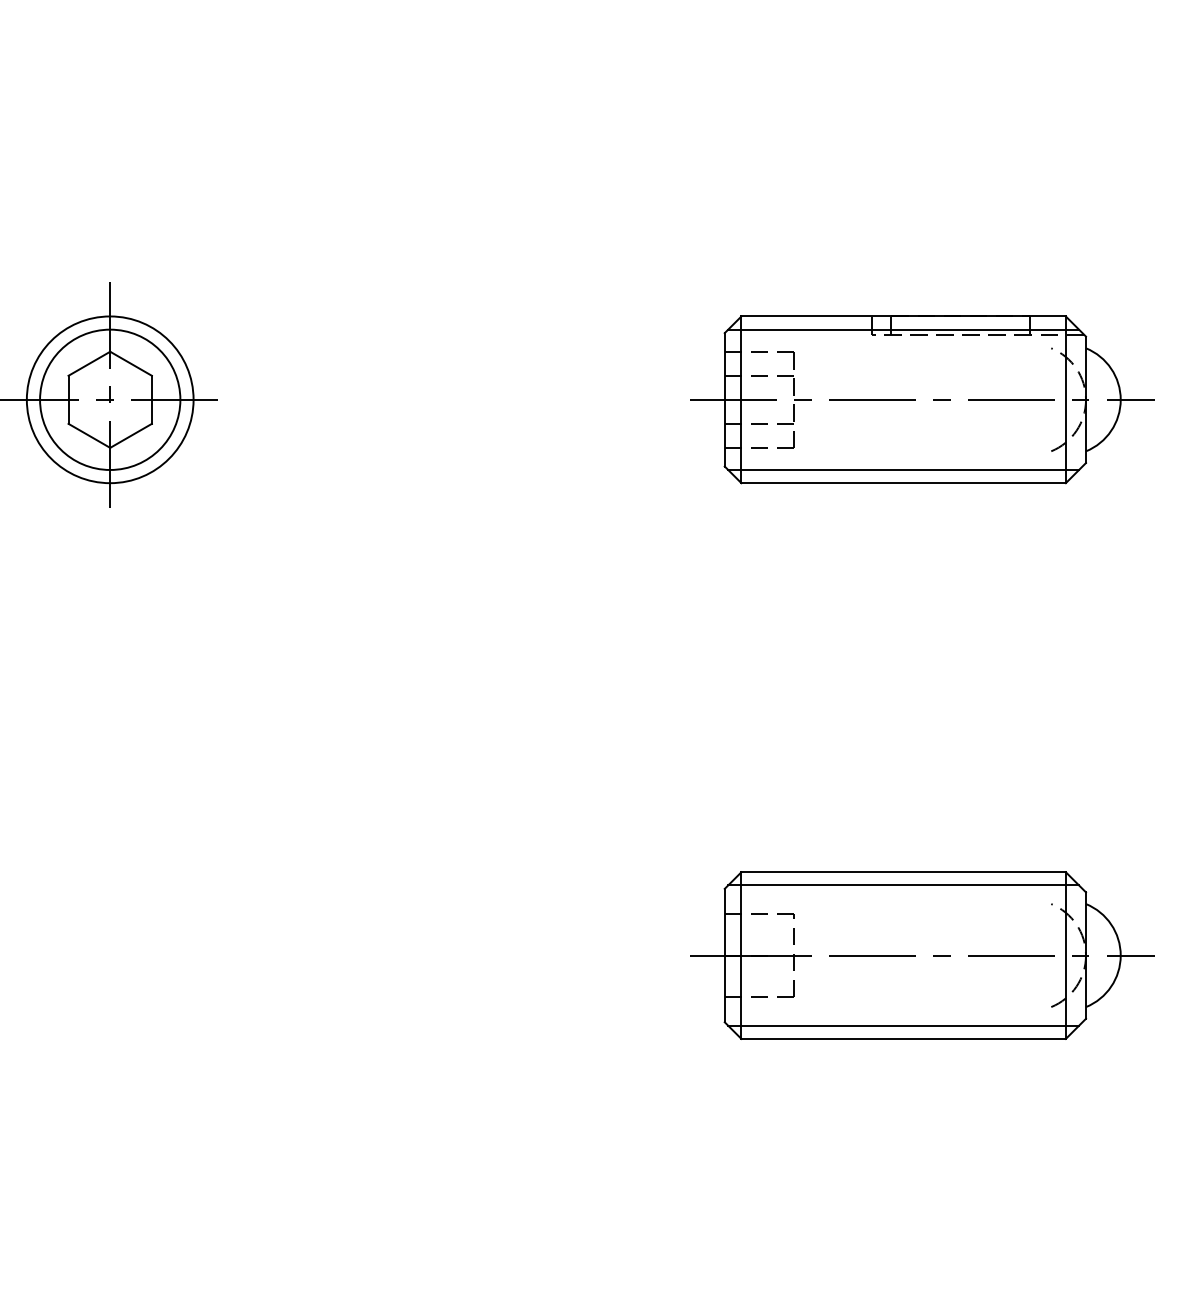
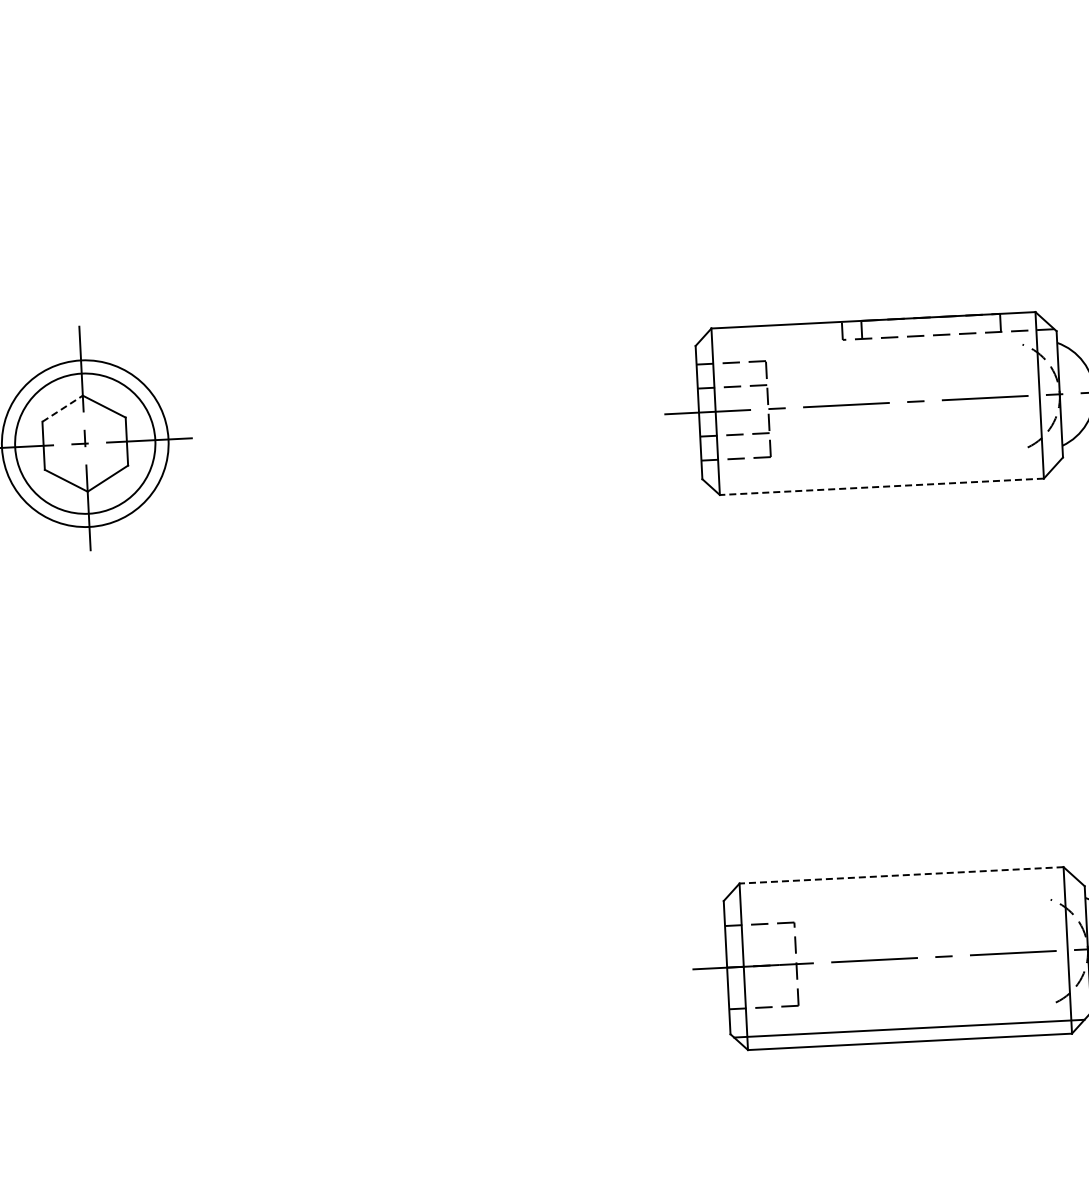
line: (903, 329) -> (873, 333), removed
line: (89, 363) -> (62, 408), solid -> dashed
line: (903, 469) -> (881, 473), removed
line: (903, 483) -> (881, 487), solid -> dashed
line: (903, 872) -> (901, 875), solid -> dashed
line: (903, 885) -> (902, 888), removed

